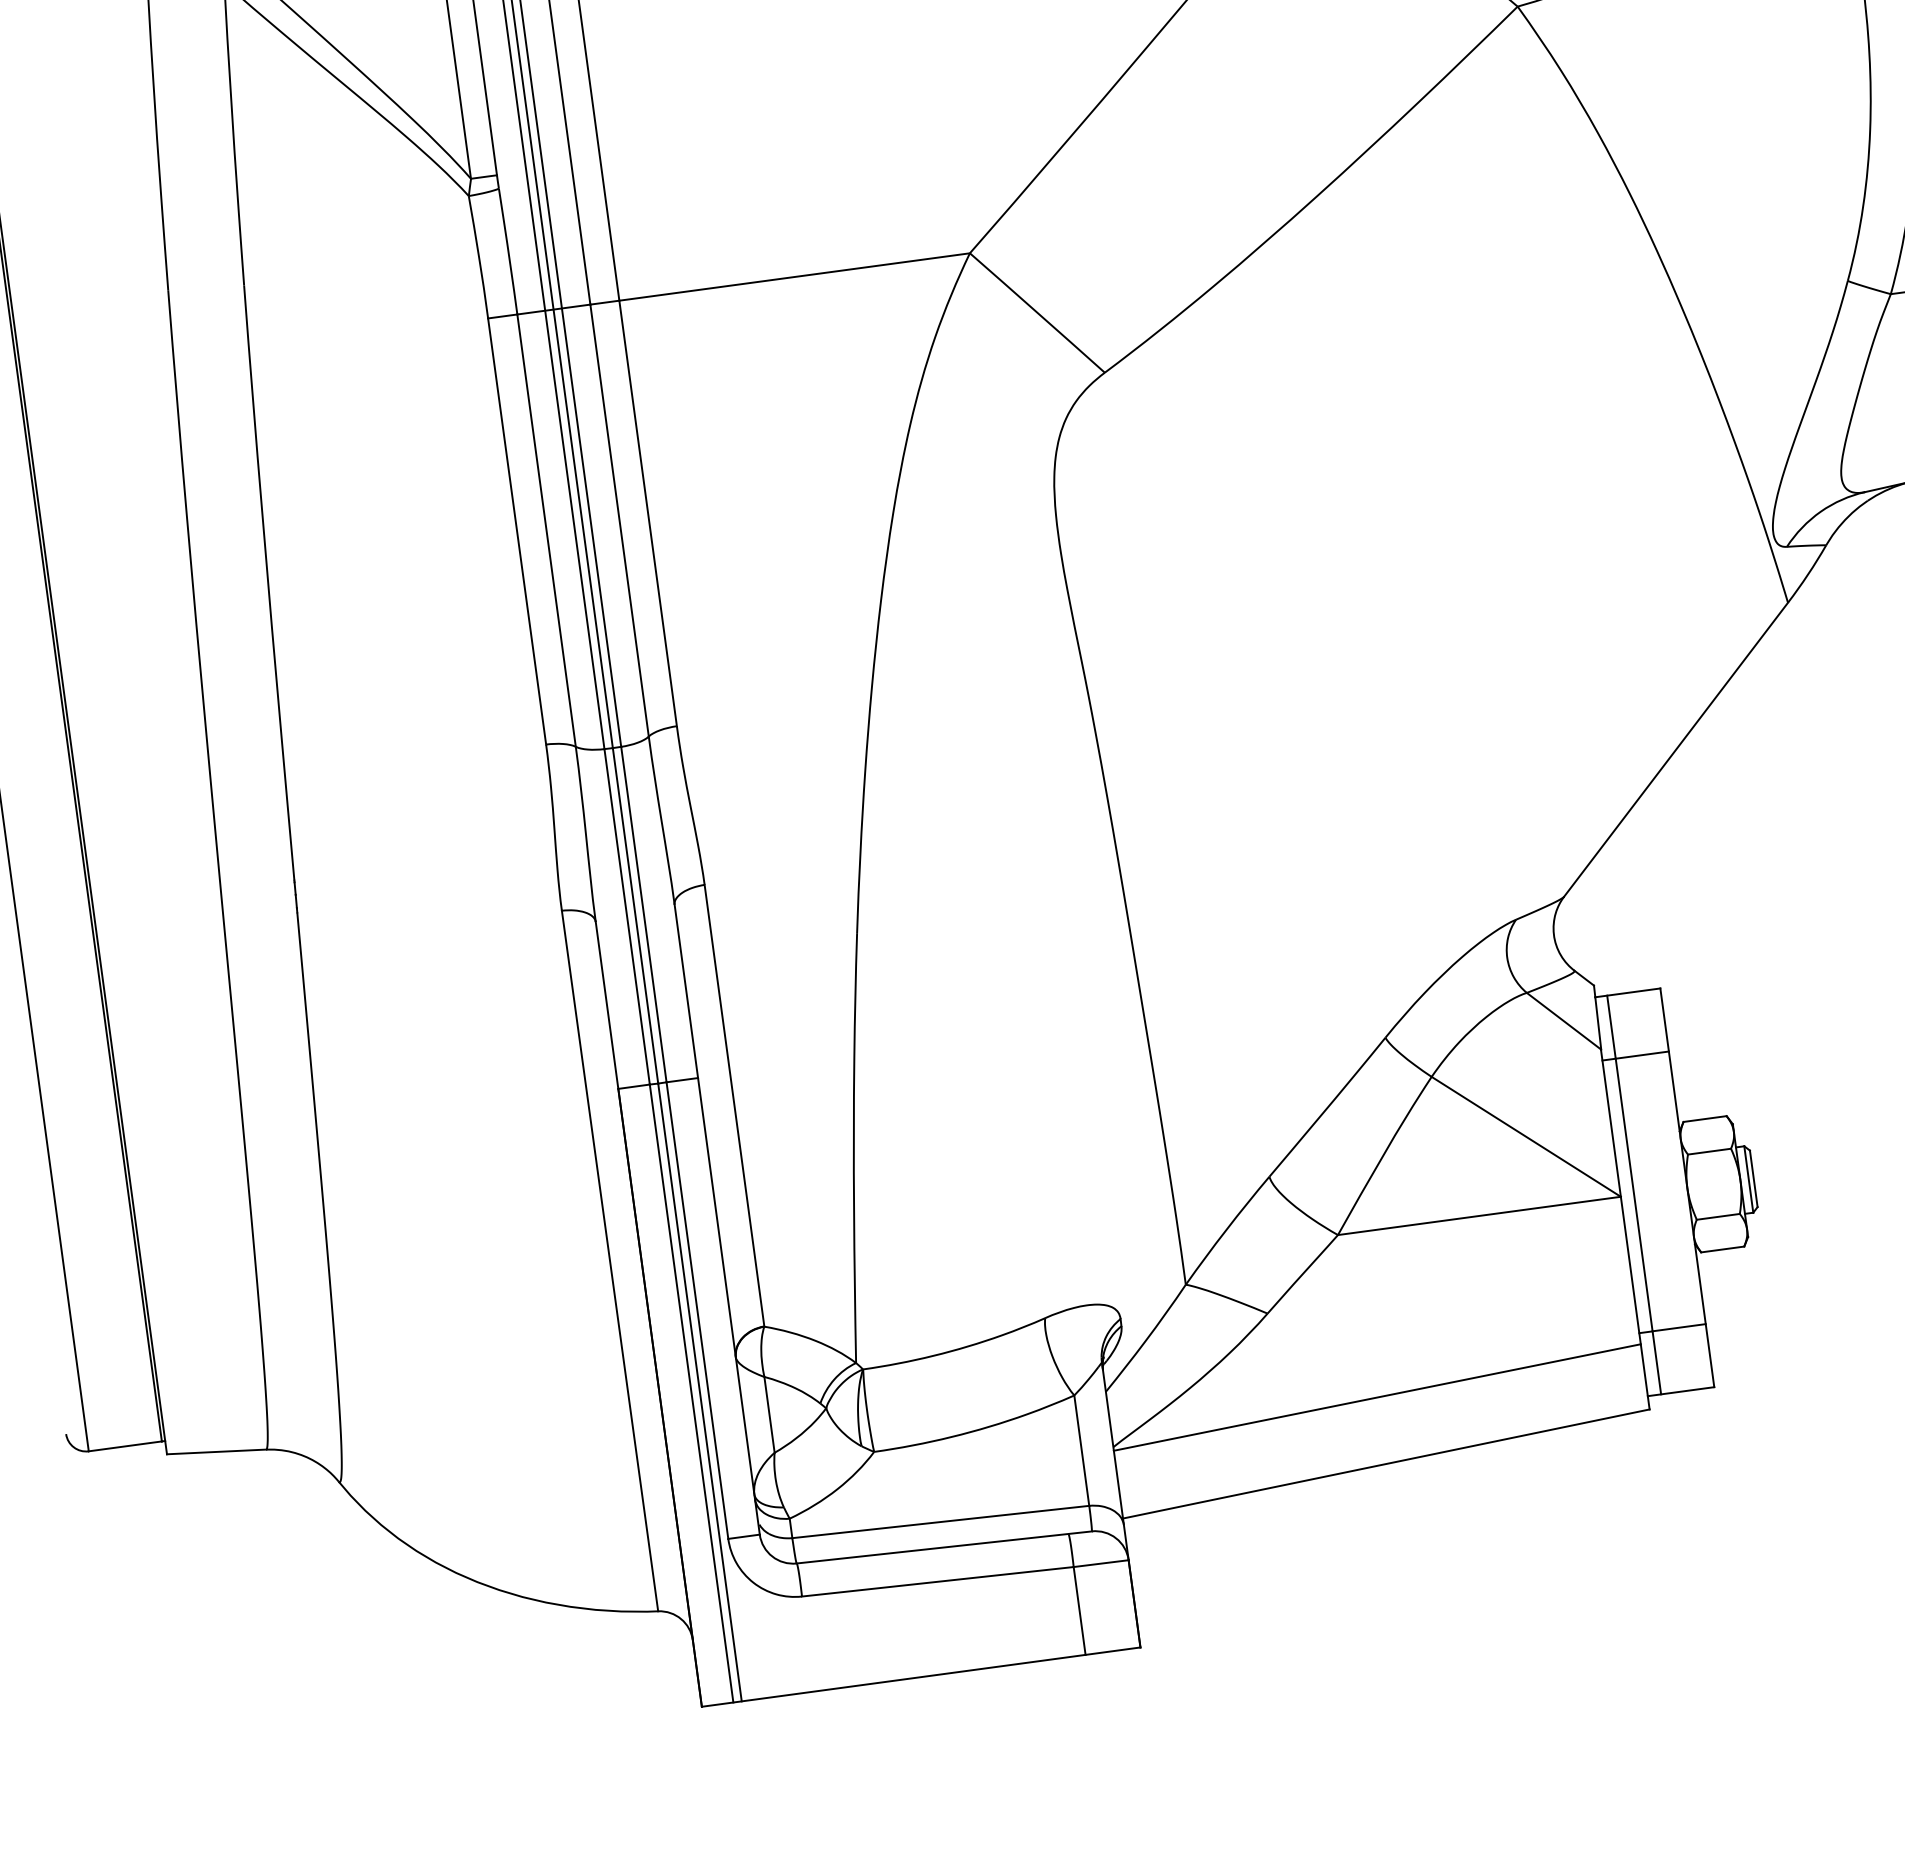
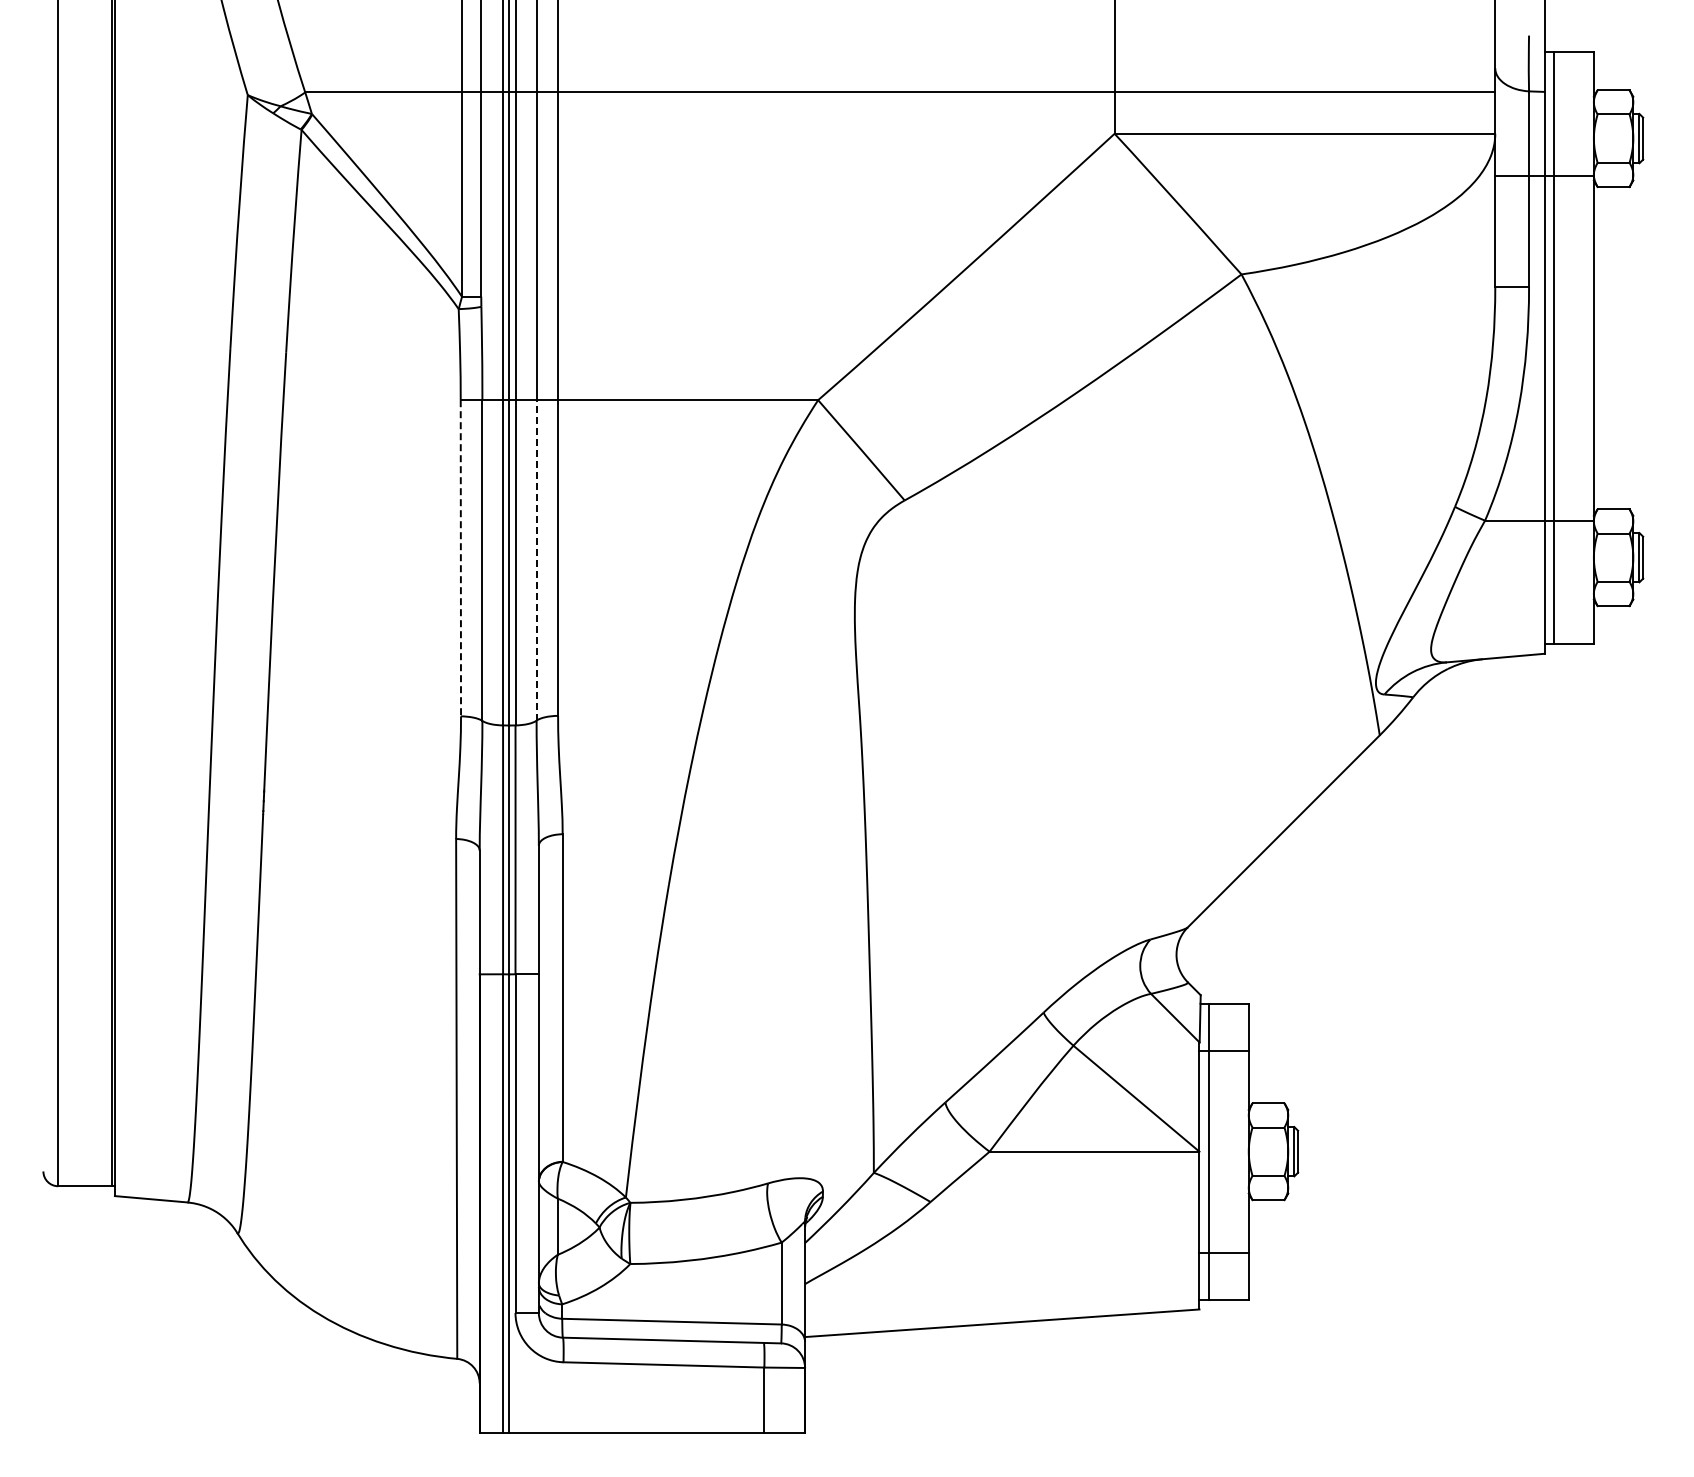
line: (619, 519) -> (536, 559), solid -> dashed
line: (516, 531) -> (460, 558), solid -> dashed
line: (1377, 1396) -> (1002, 1273), removed

